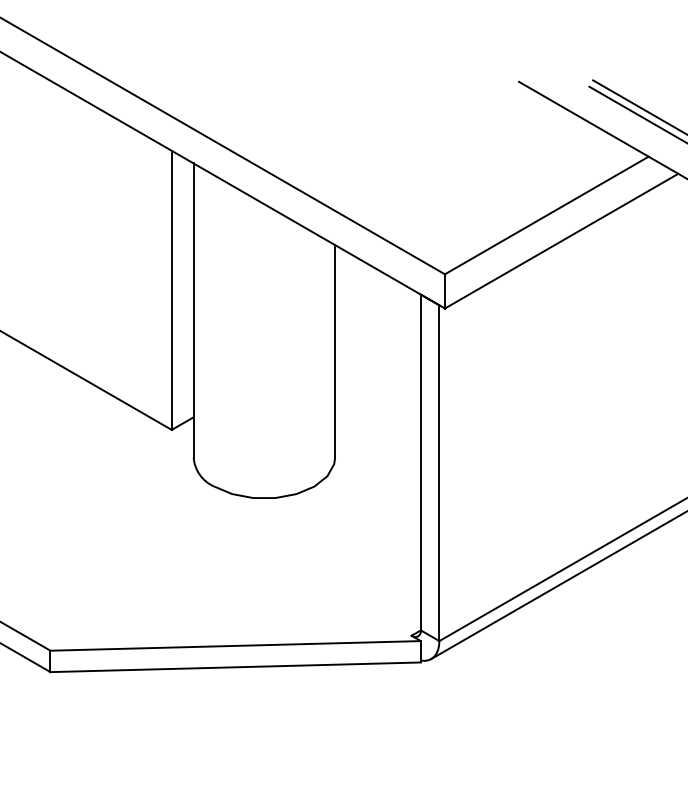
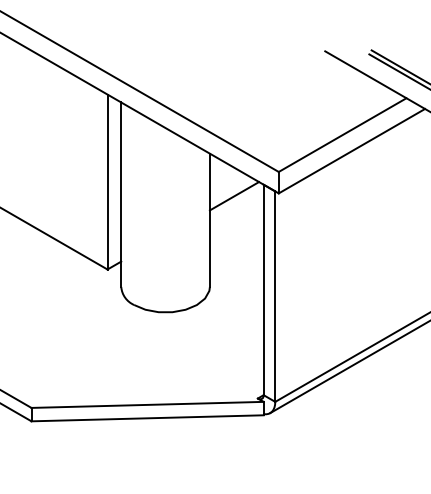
line: (374, 313) -> (234, 196), added

